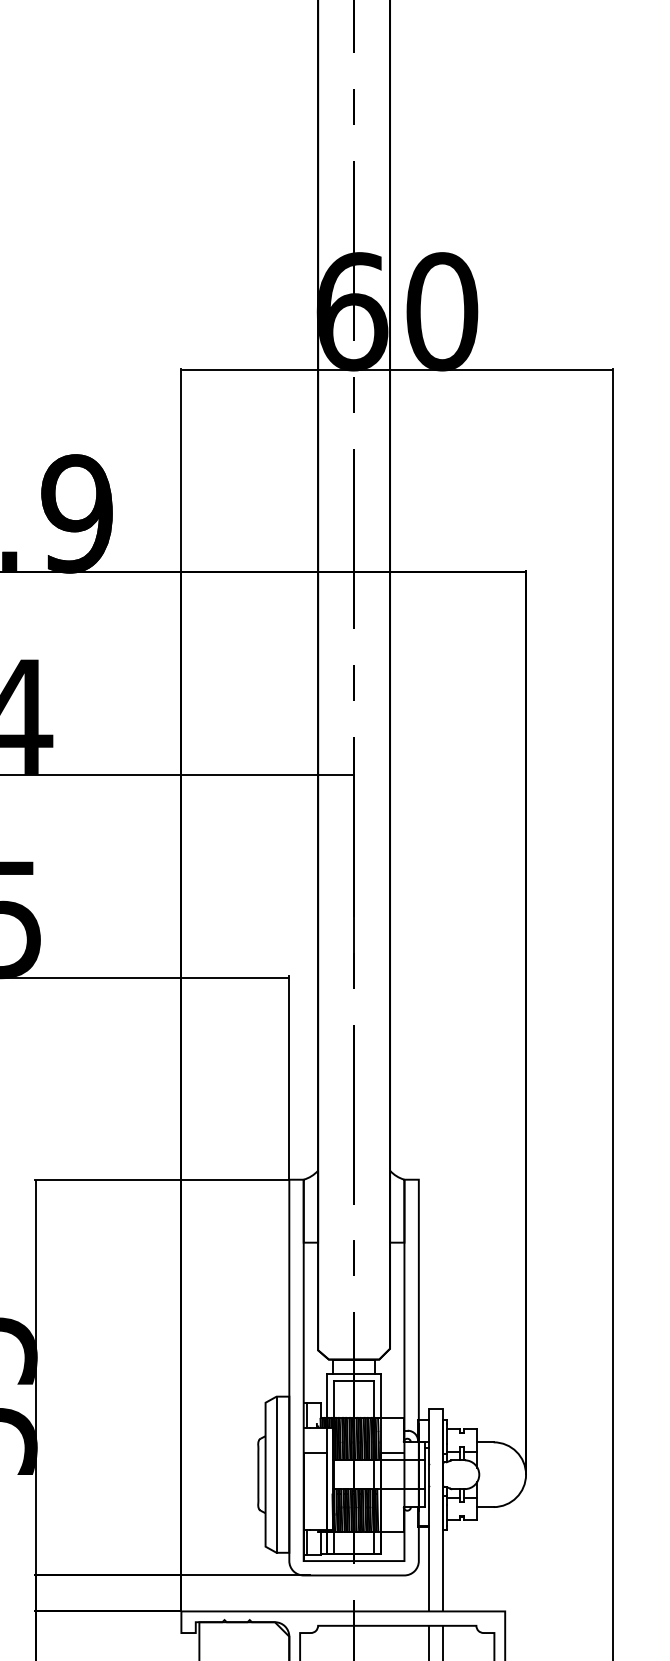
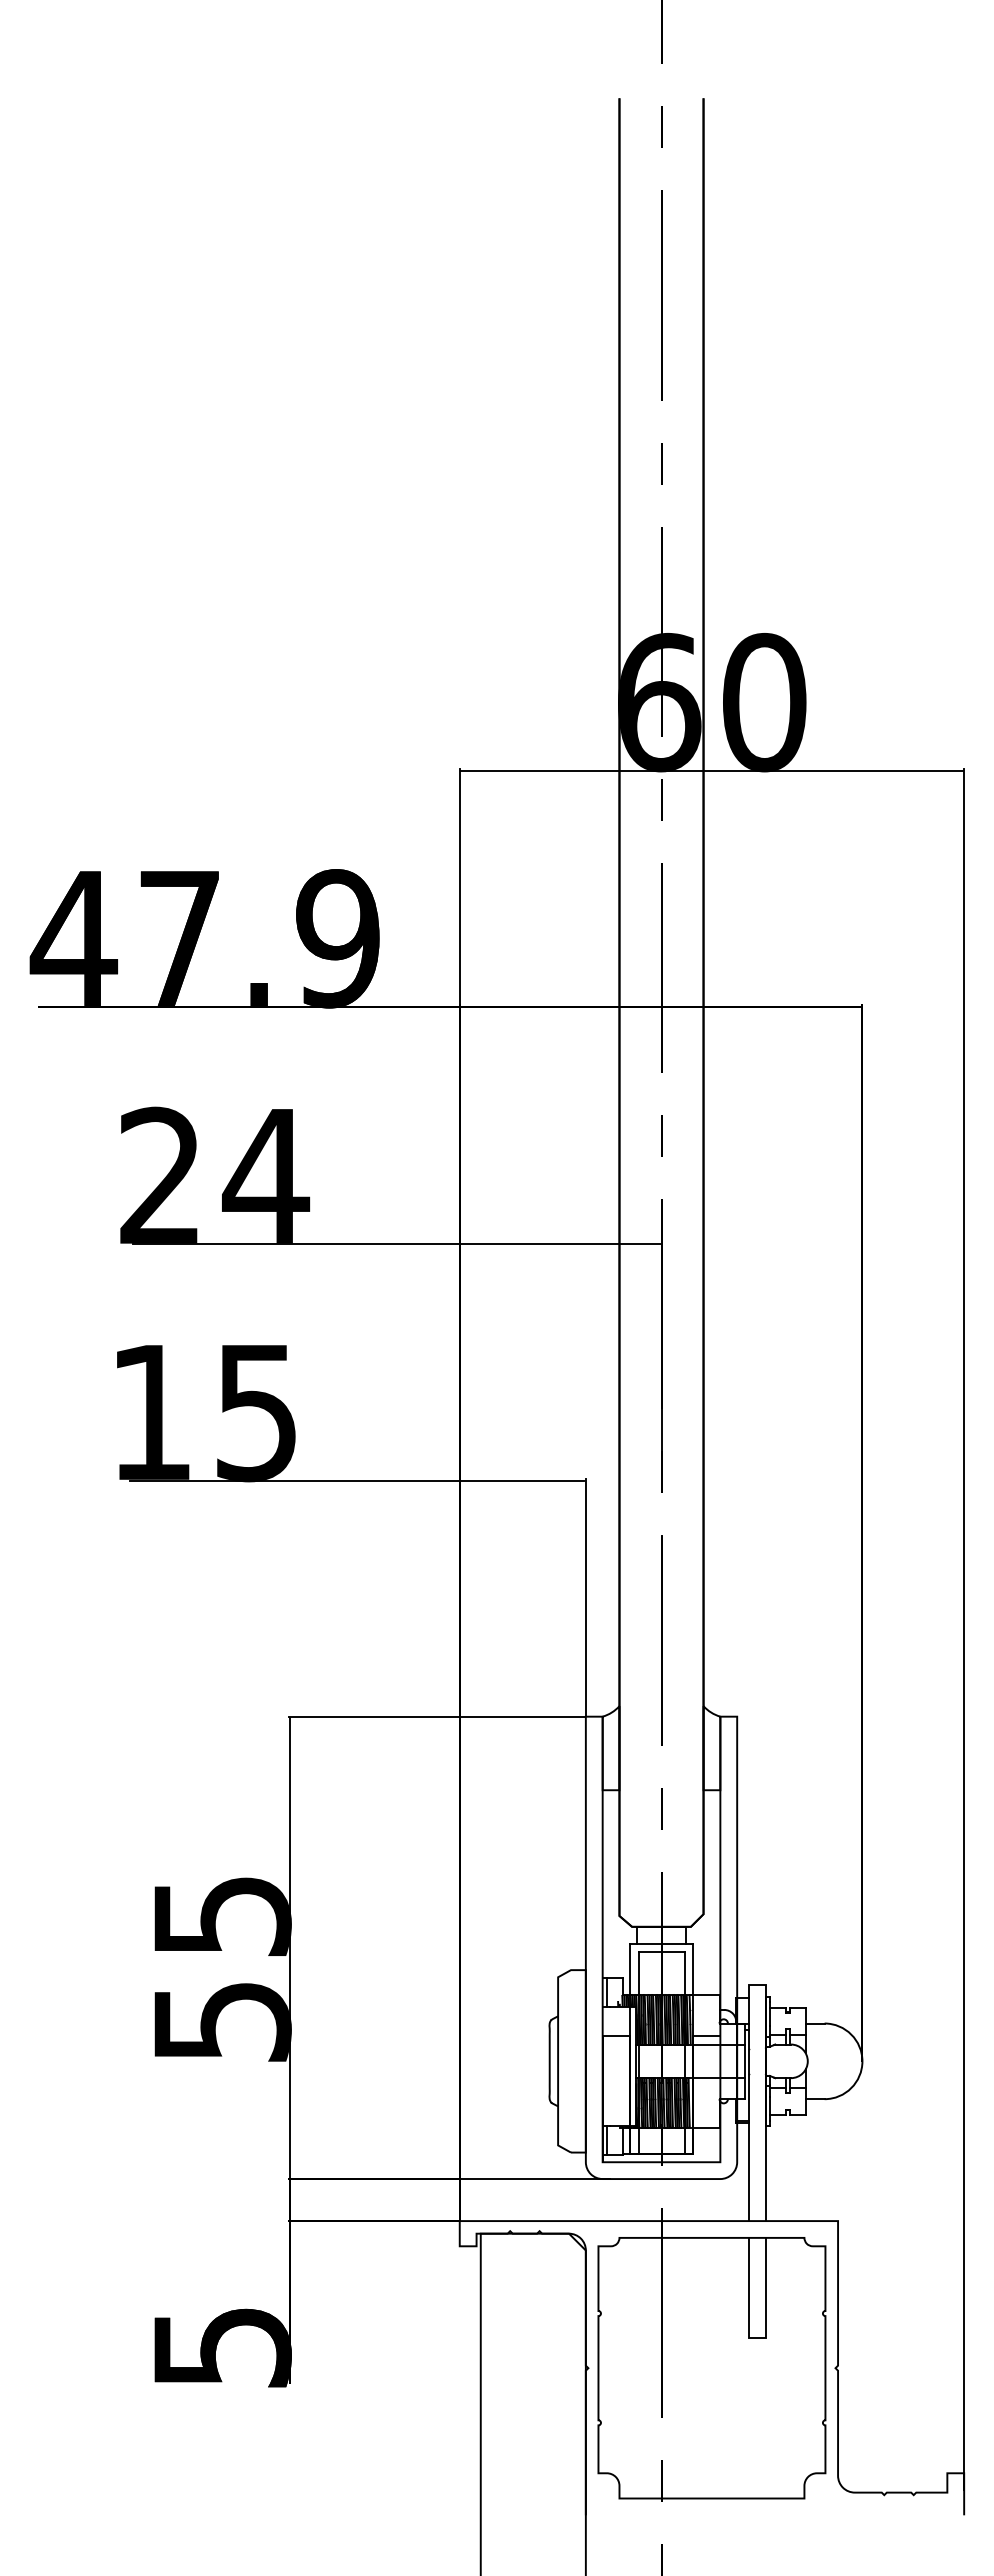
line: (276, 1474) -> (570, 2061), removed

